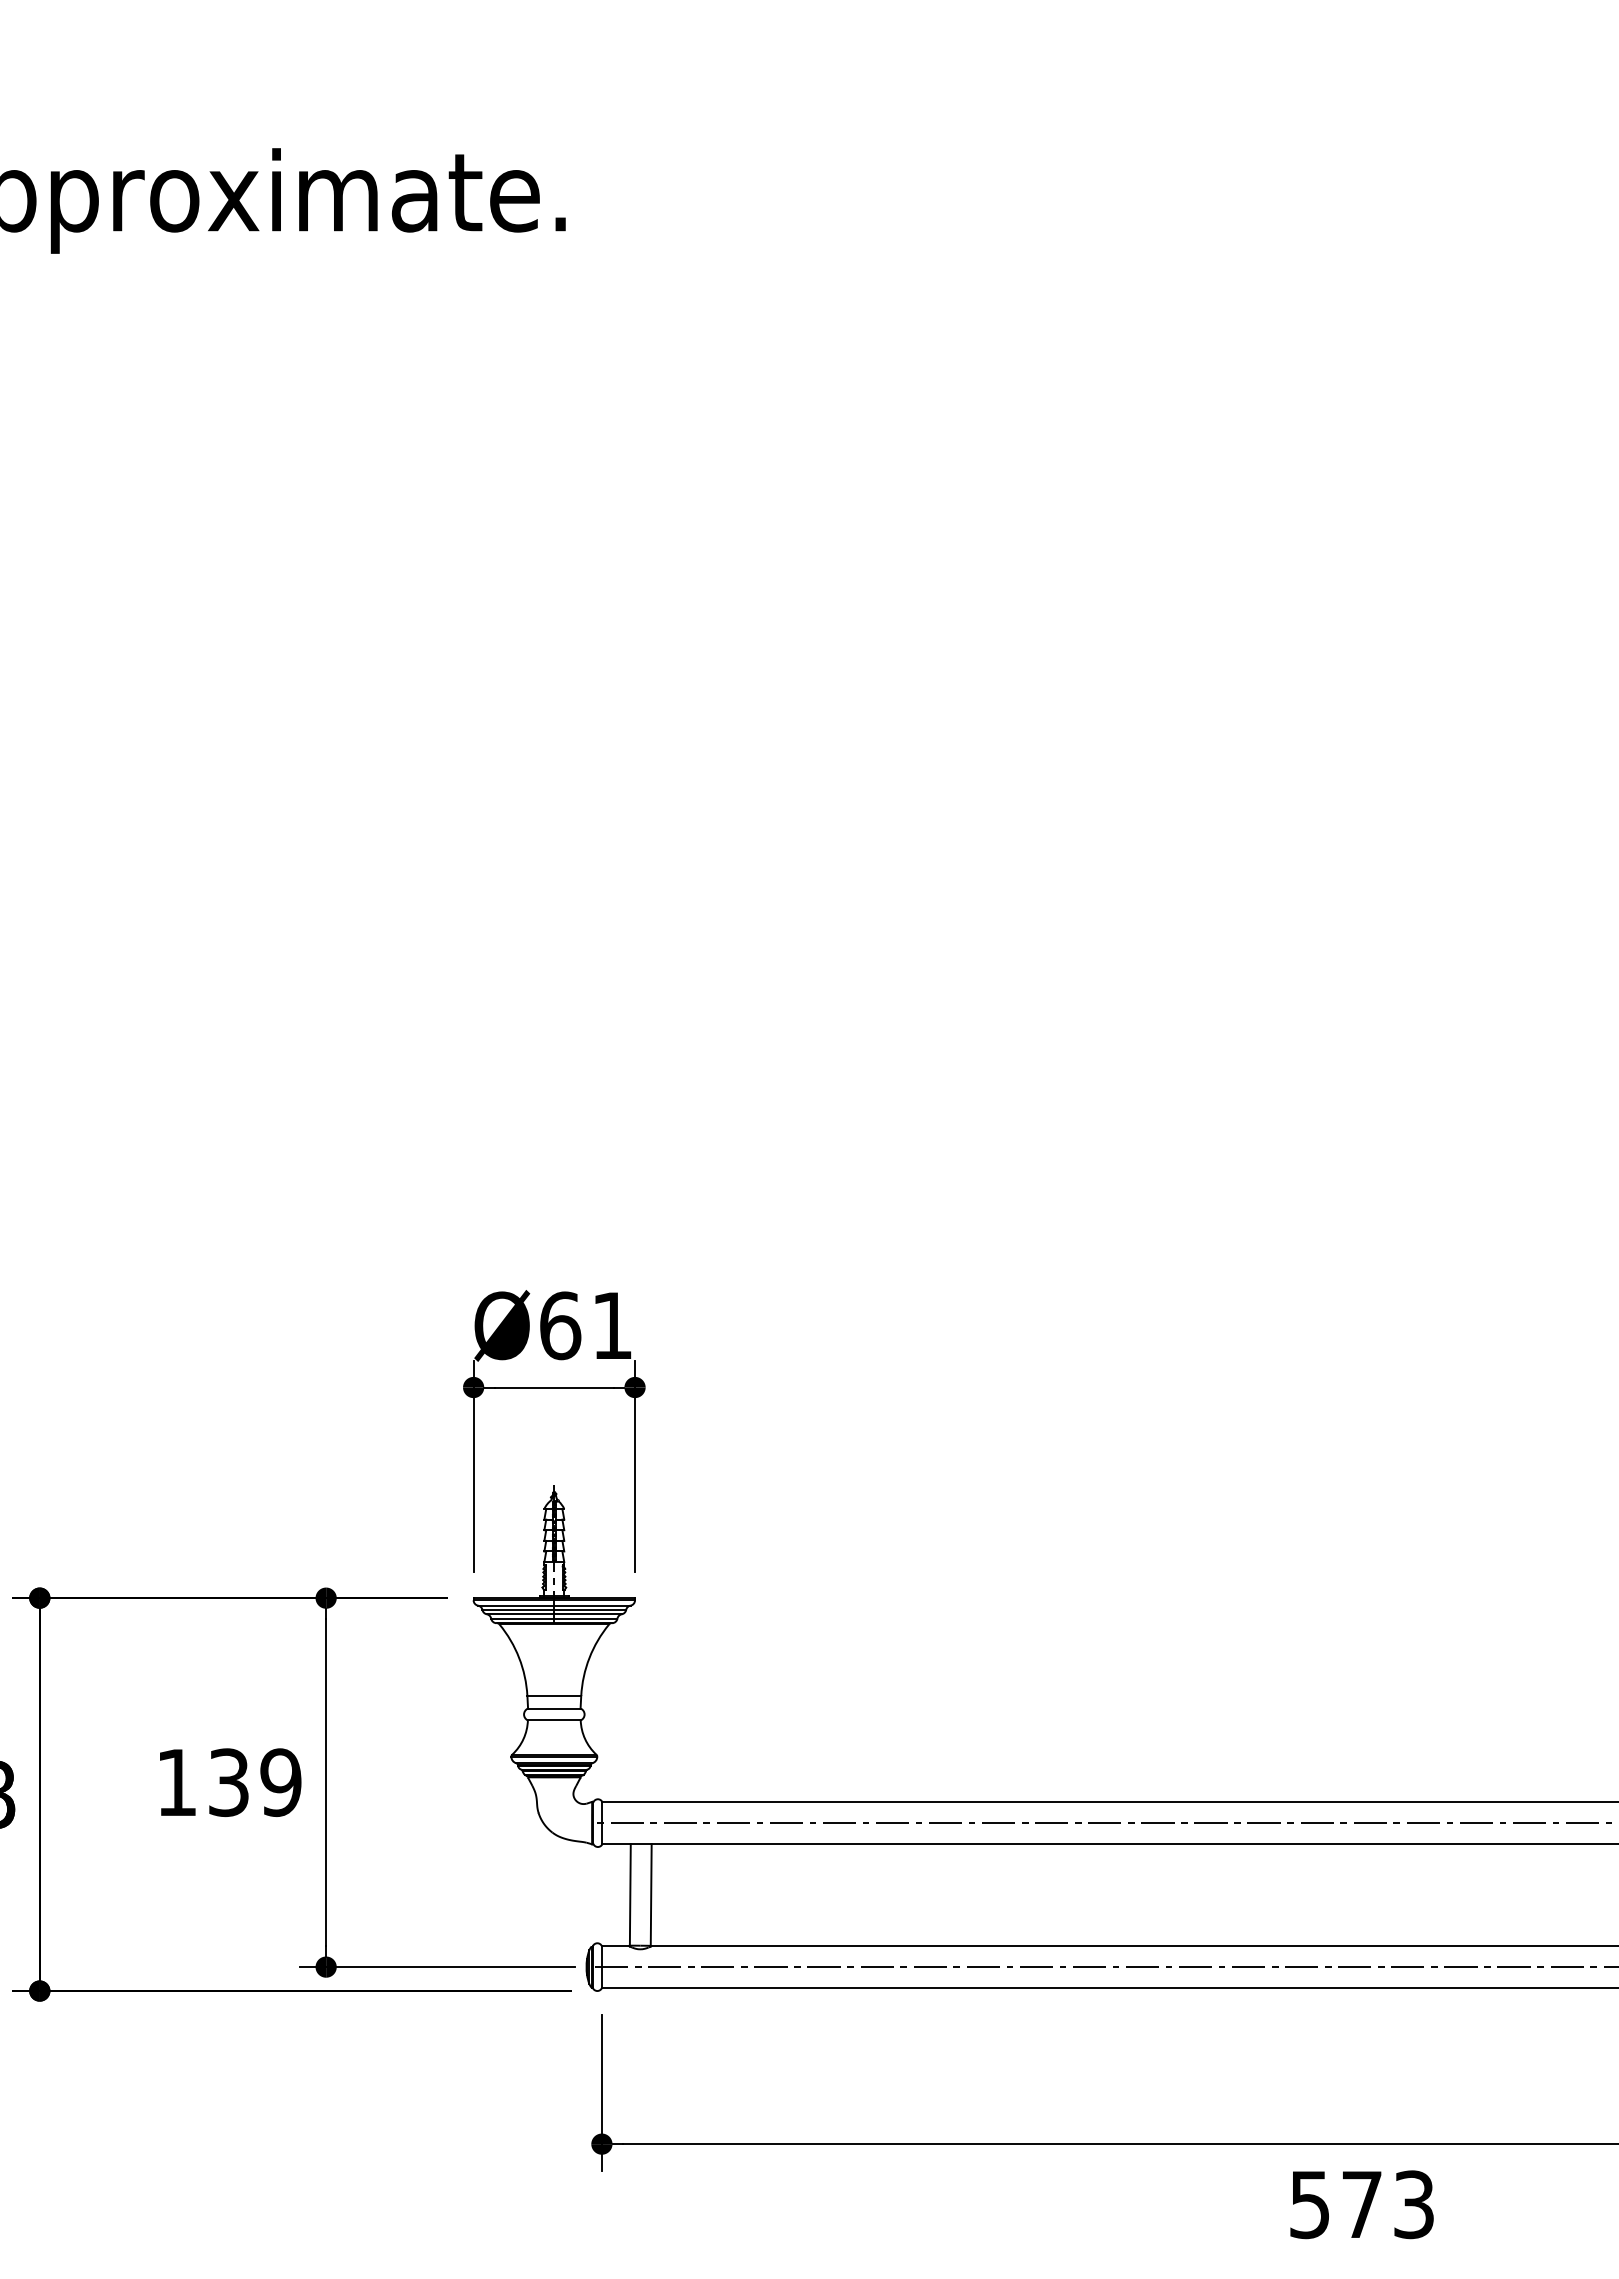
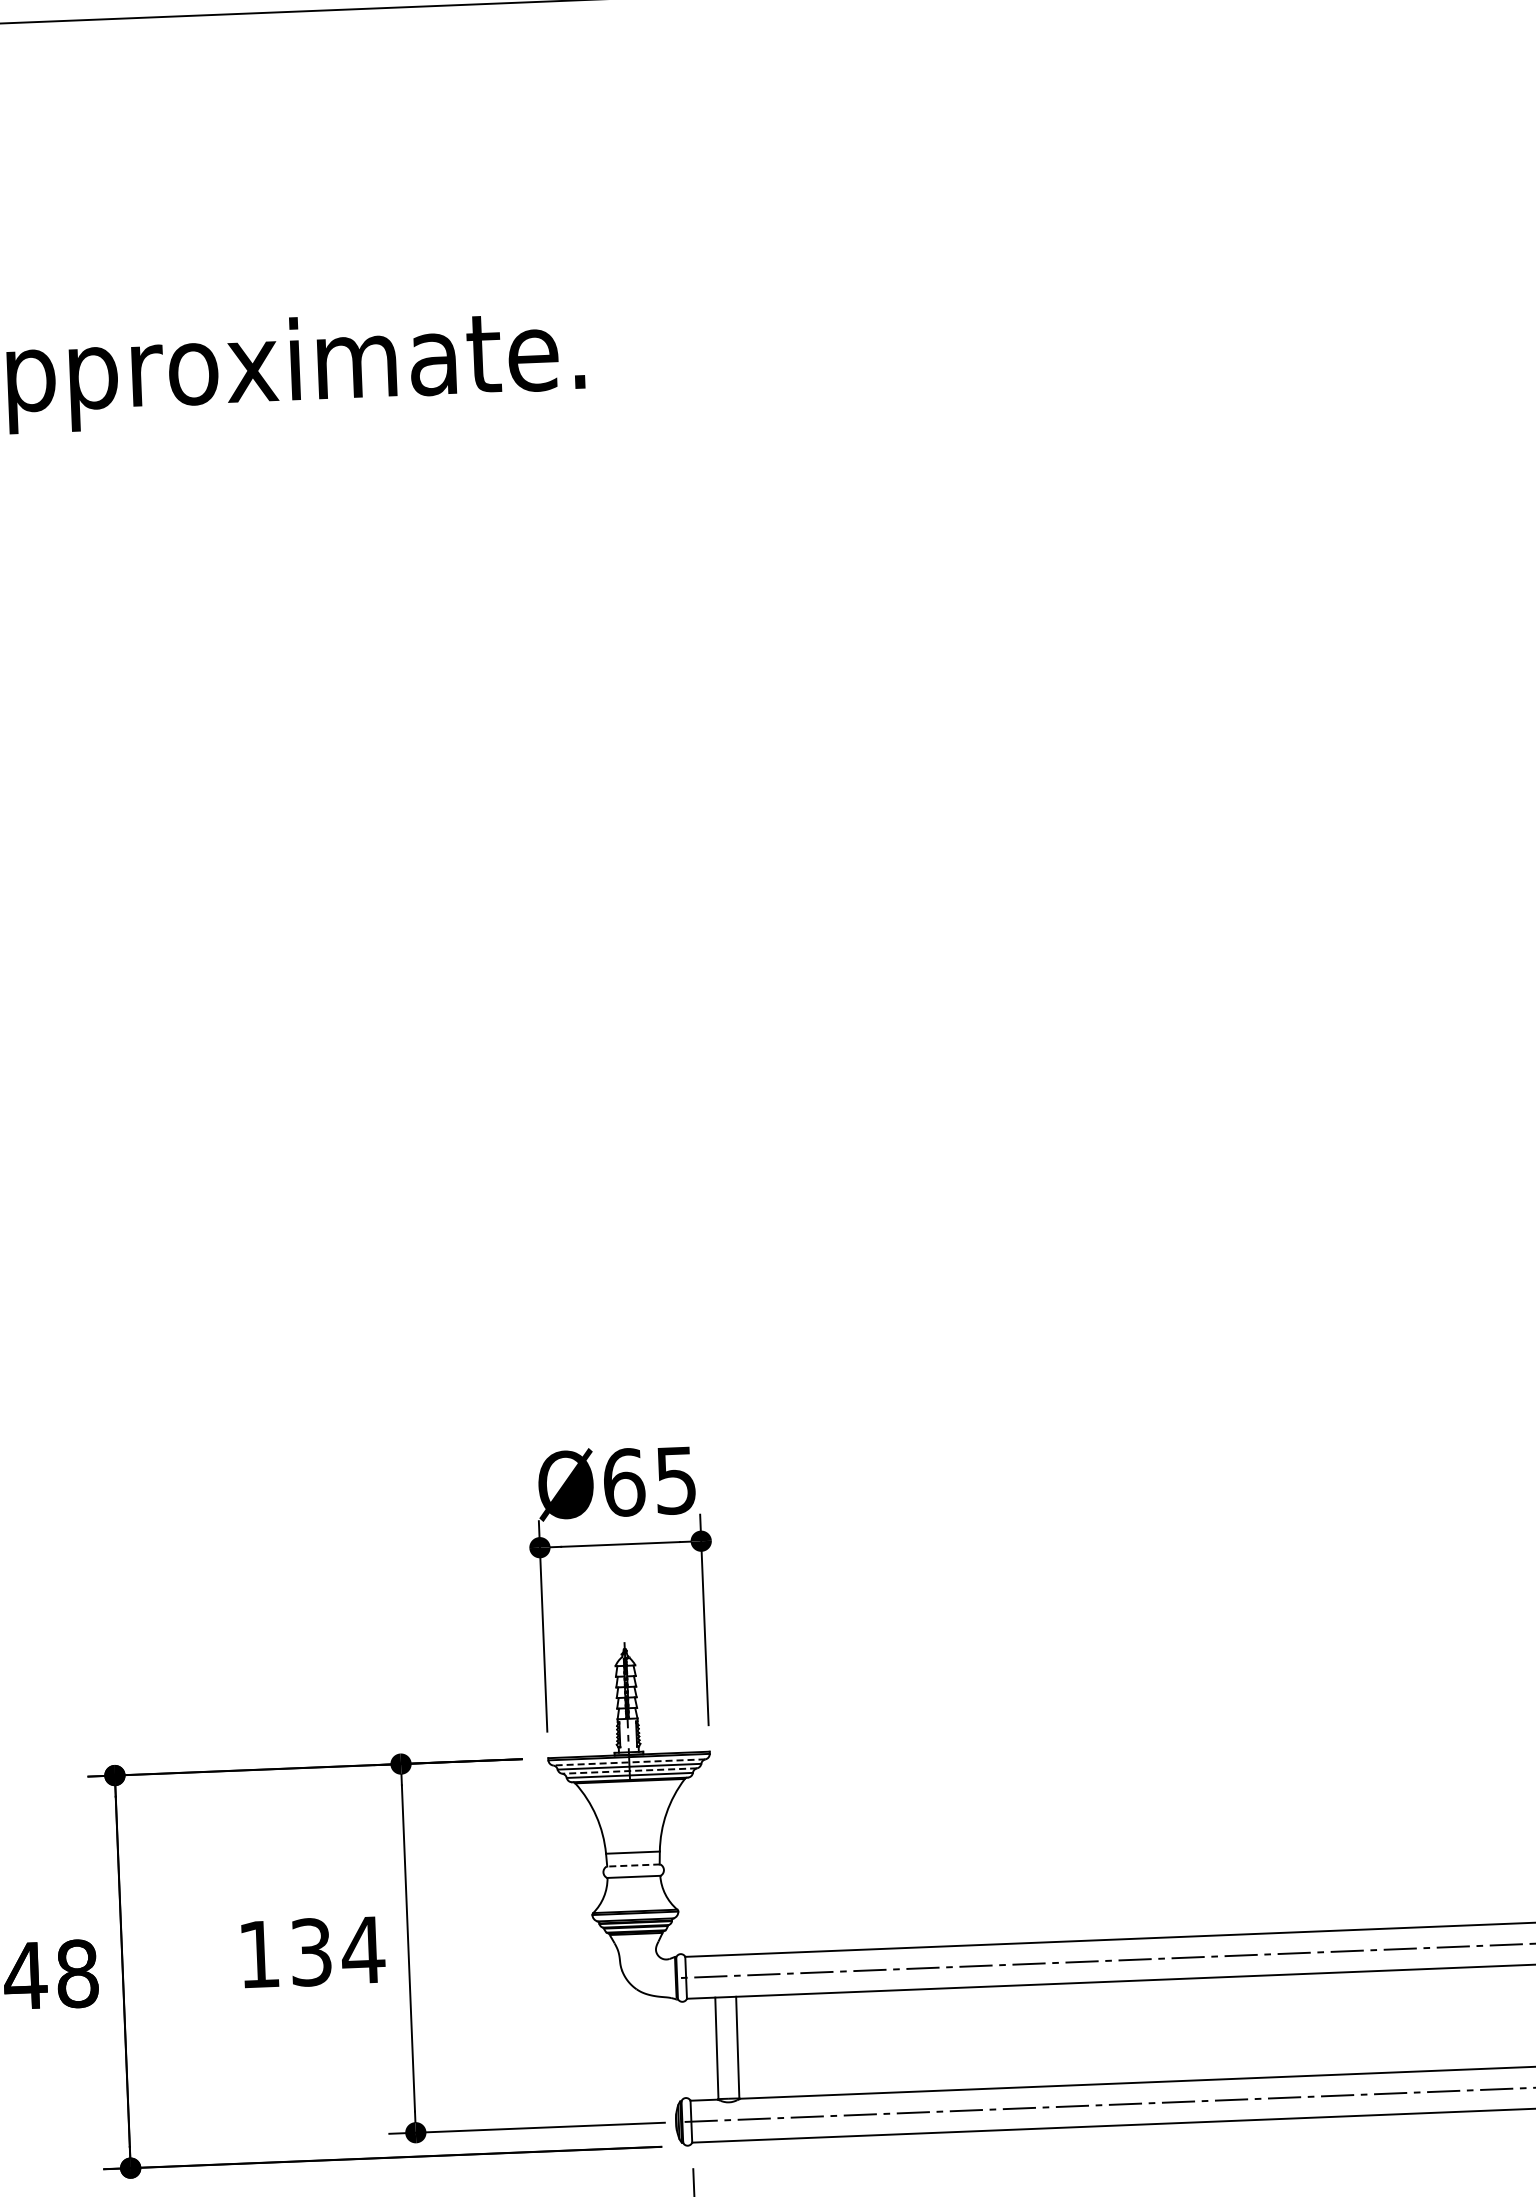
text: (611, 1326) -> (675, 1481), Ø61 -> Ø65
line: (553, 1605) -> (628, 1762), solid -> dashed
line: (553, 1614) -> (628, 1771), solid -> dashed
line: (554, 1708) -> (633, 1865), solid -> dashed
text: (280, 1782) -> (362, 1950), 139 -> 134

